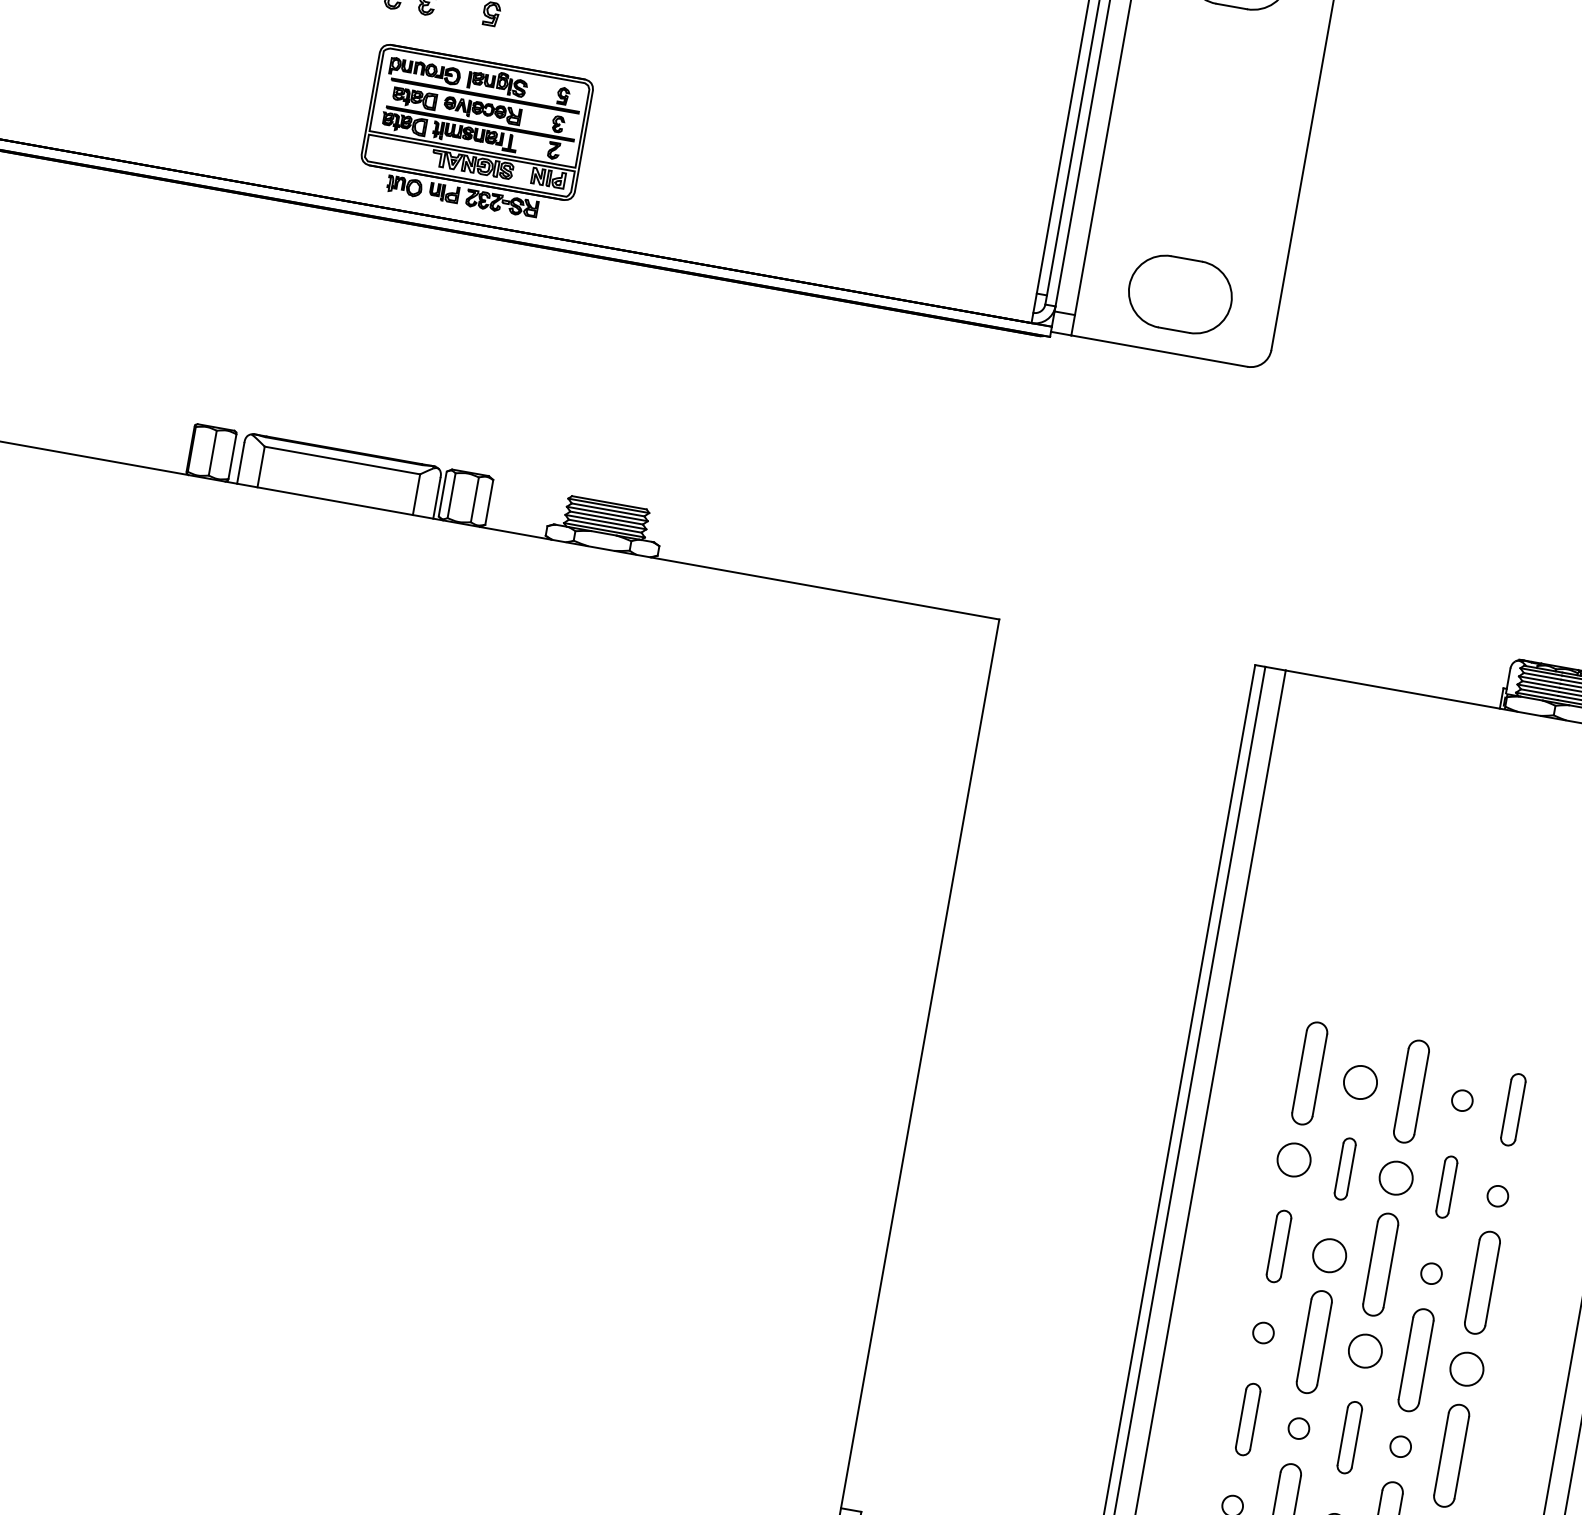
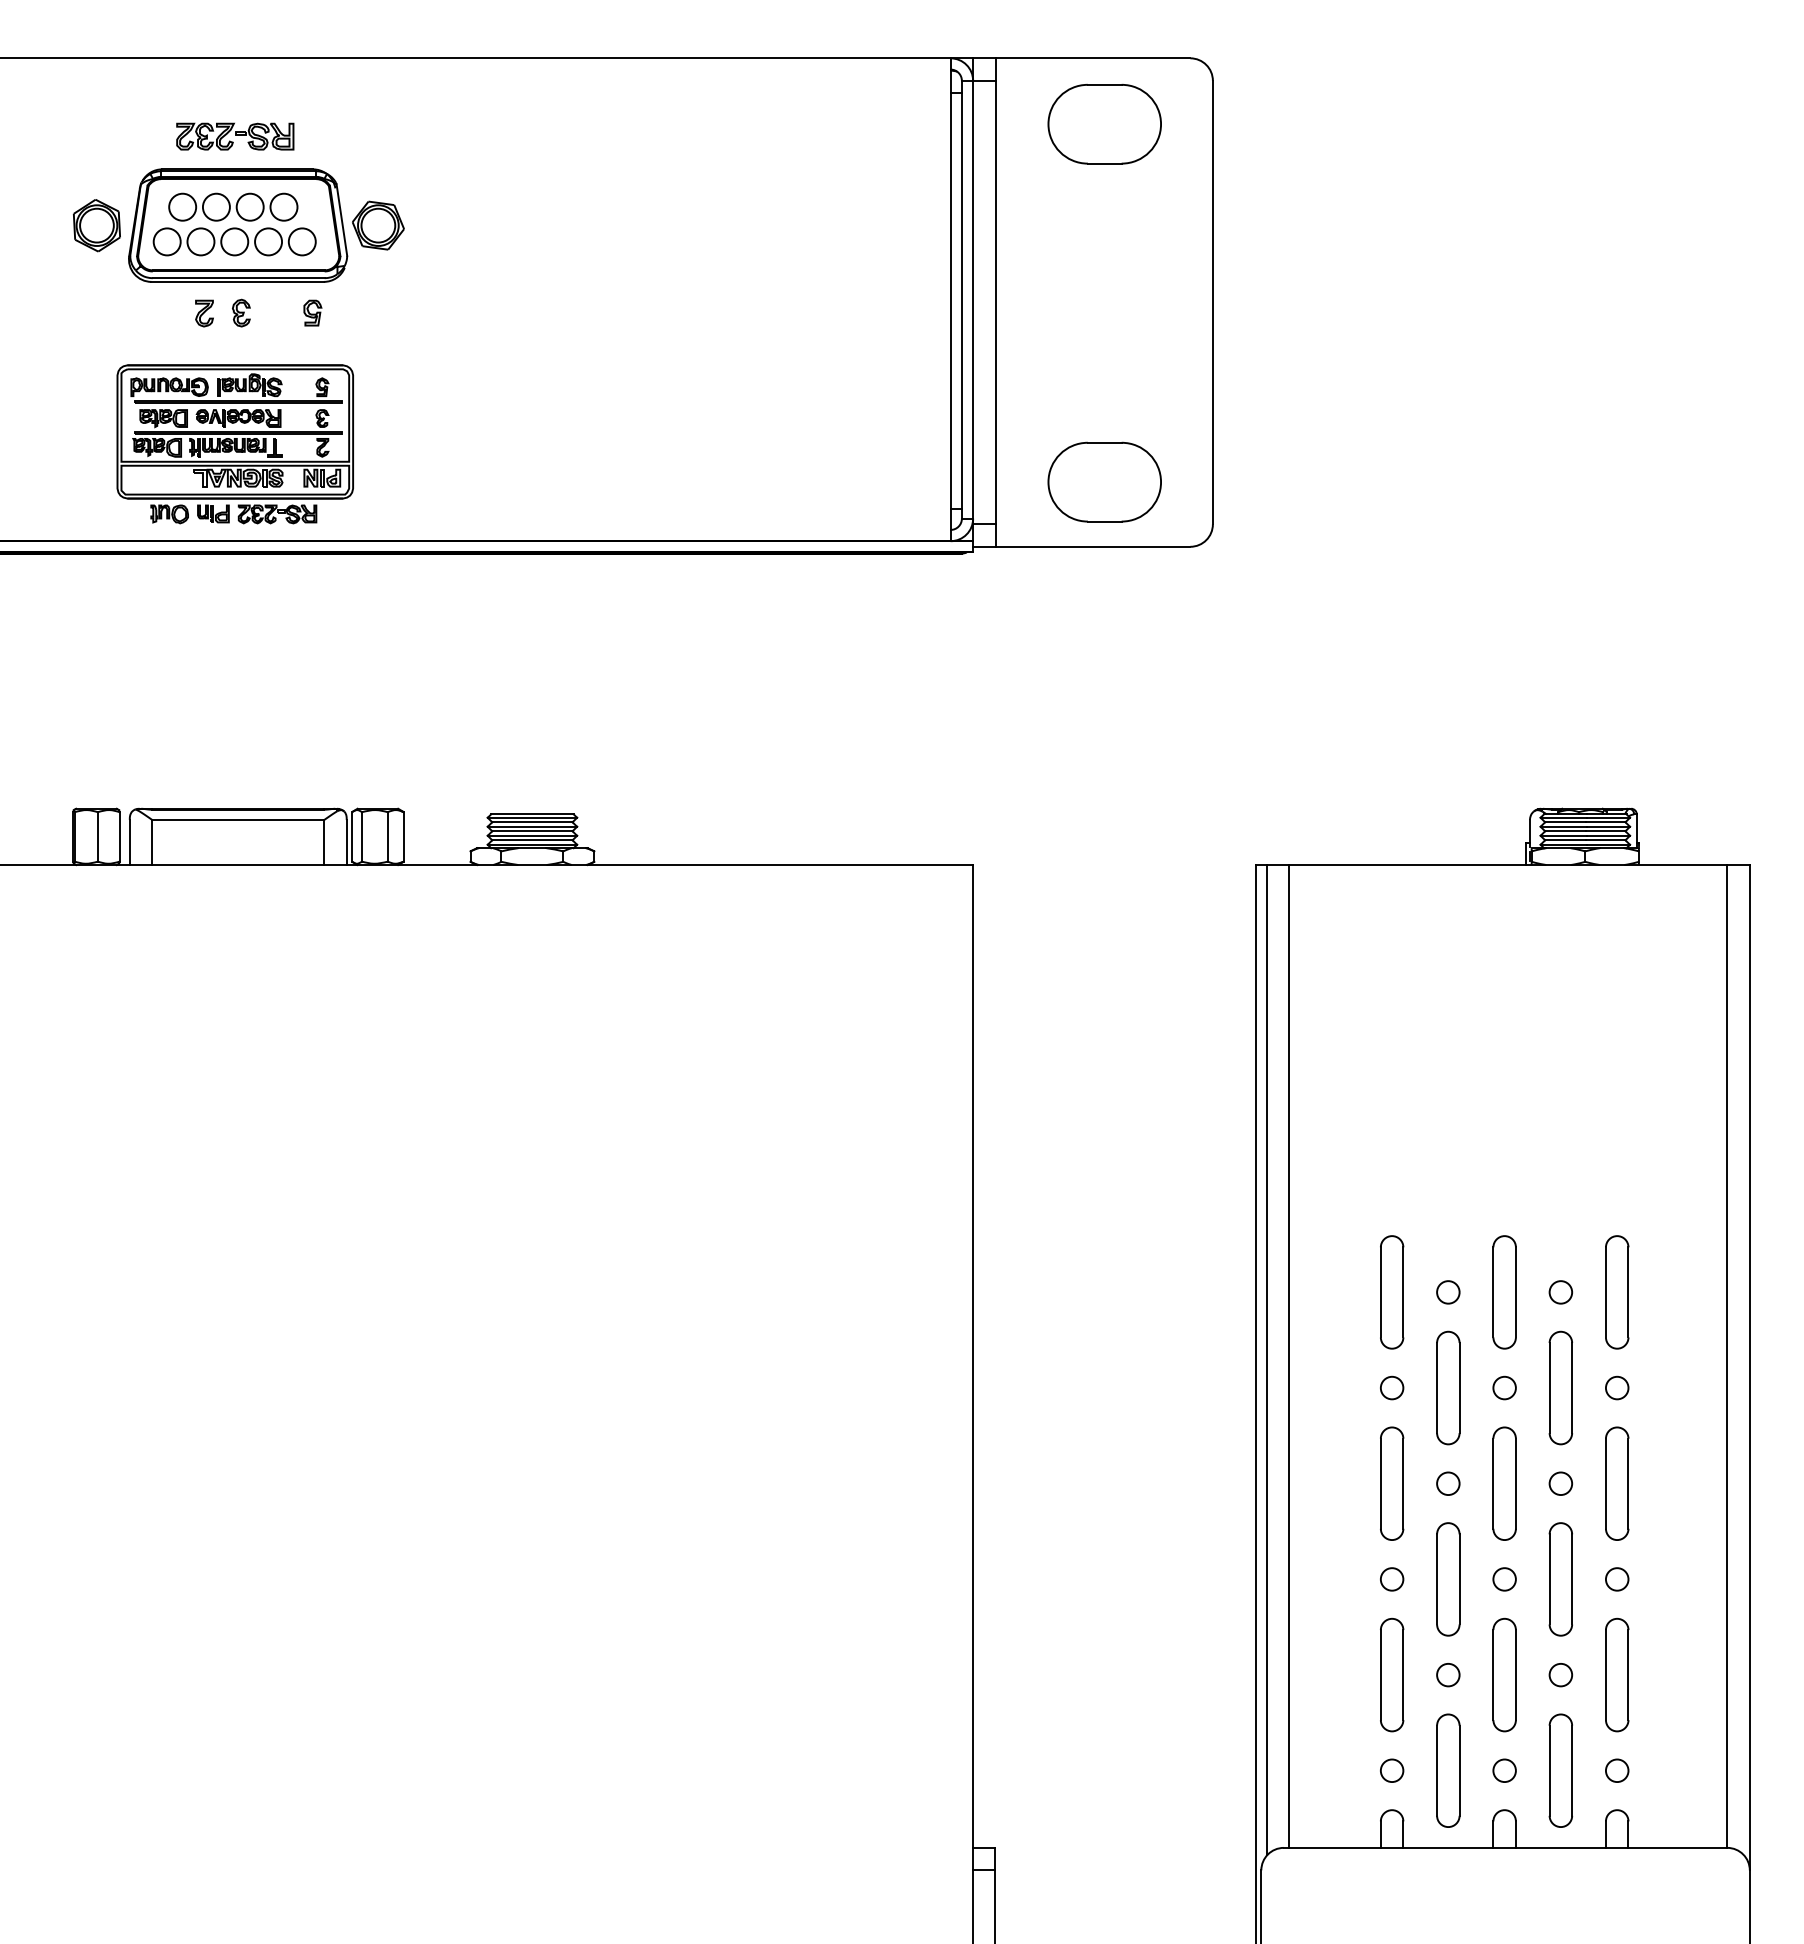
part: (474, 133) -> (234, 444), moved
circle: (1360, 1082) -> (1448, 1292), size x0.62
part: (1513, 1109) -> (1617, 1292), size x1.43
circle: (1294, 1159) -> (1392, 1387), size x0.62
part: (1345, 1168) -> (1448, 1387), size x1.67
circle: (1396, 1177) -> (1504, 1387), size x0.62
part: (1446, 1186) -> (1560, 1387), size x1.67
part: (1279, 1246) -> (1392, 1483), size x1.43
circle: (1329, 1255) -> (1448, 1483), size x0.62
circle: (1365, 1351) -> (1504, 1579), size x0.62
circle: (1467, 1369) -> (1617, 1579), size x0.62
part: (1248, 1419) -> (1392, 1674), size x1.43
part: (1349, 1437) -> (1504, 1674), size x1.43

